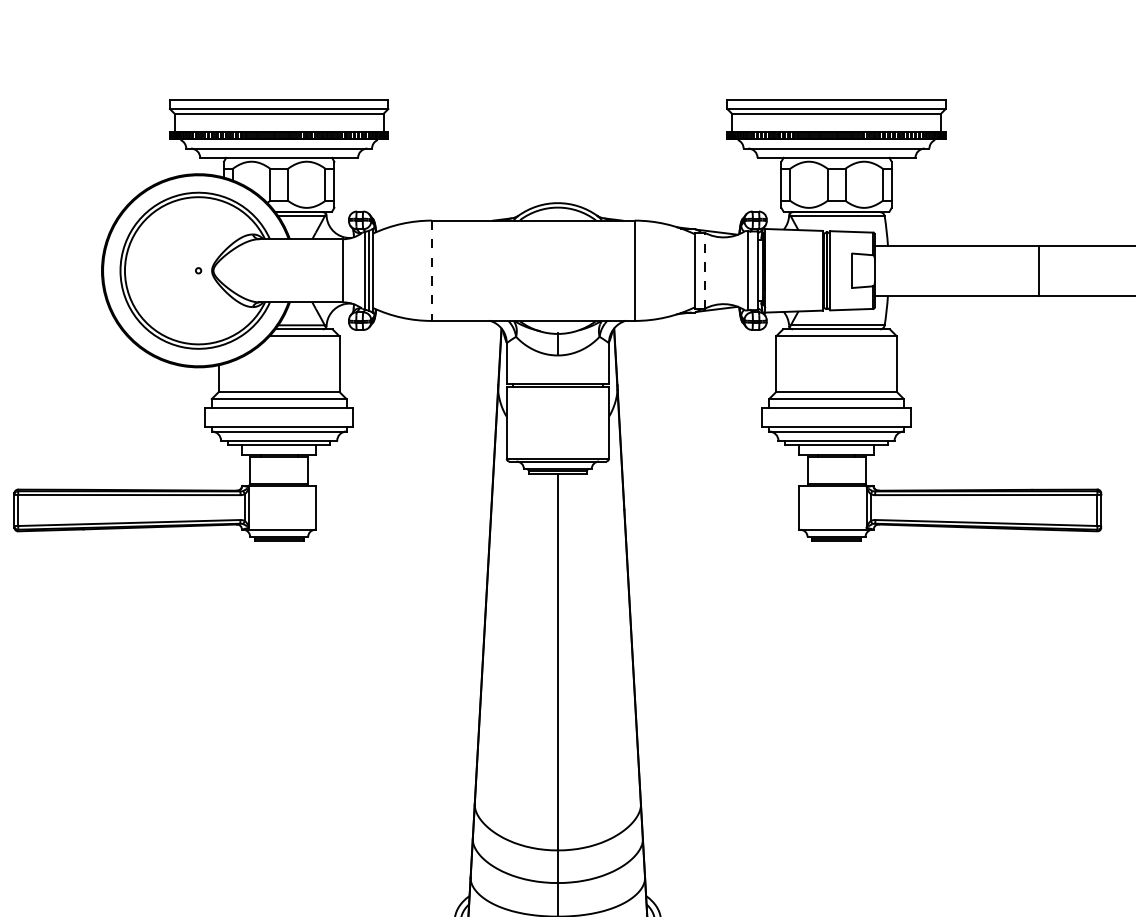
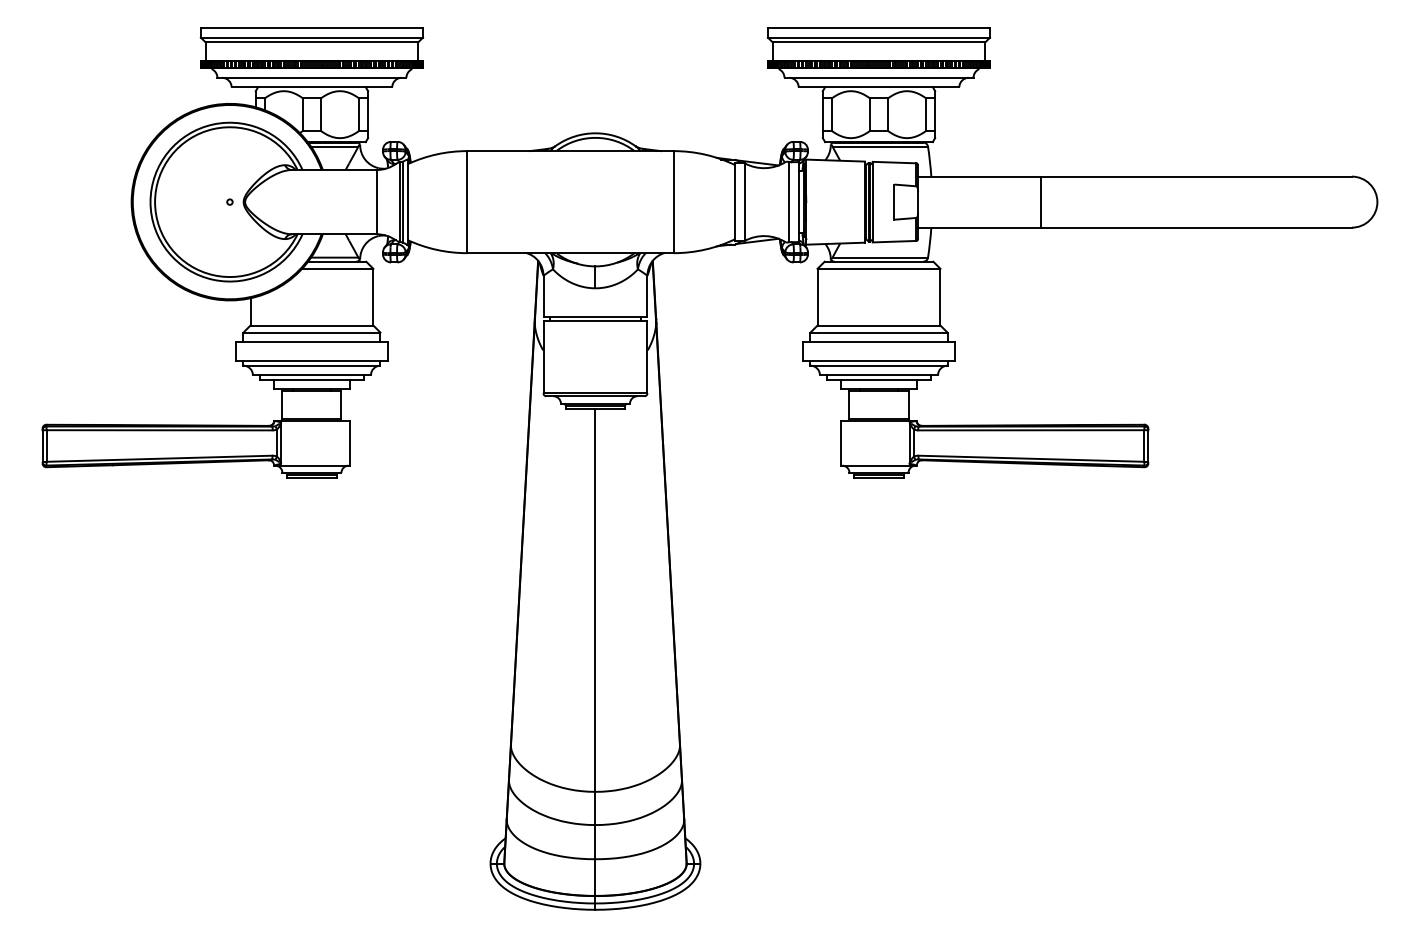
line: (1038, 270) -> (1040, 201), moved
line: (432, 271) -> (467, 202), dashed -> solid
line: (704, 271) -> (744, 202), dashed -> solid

